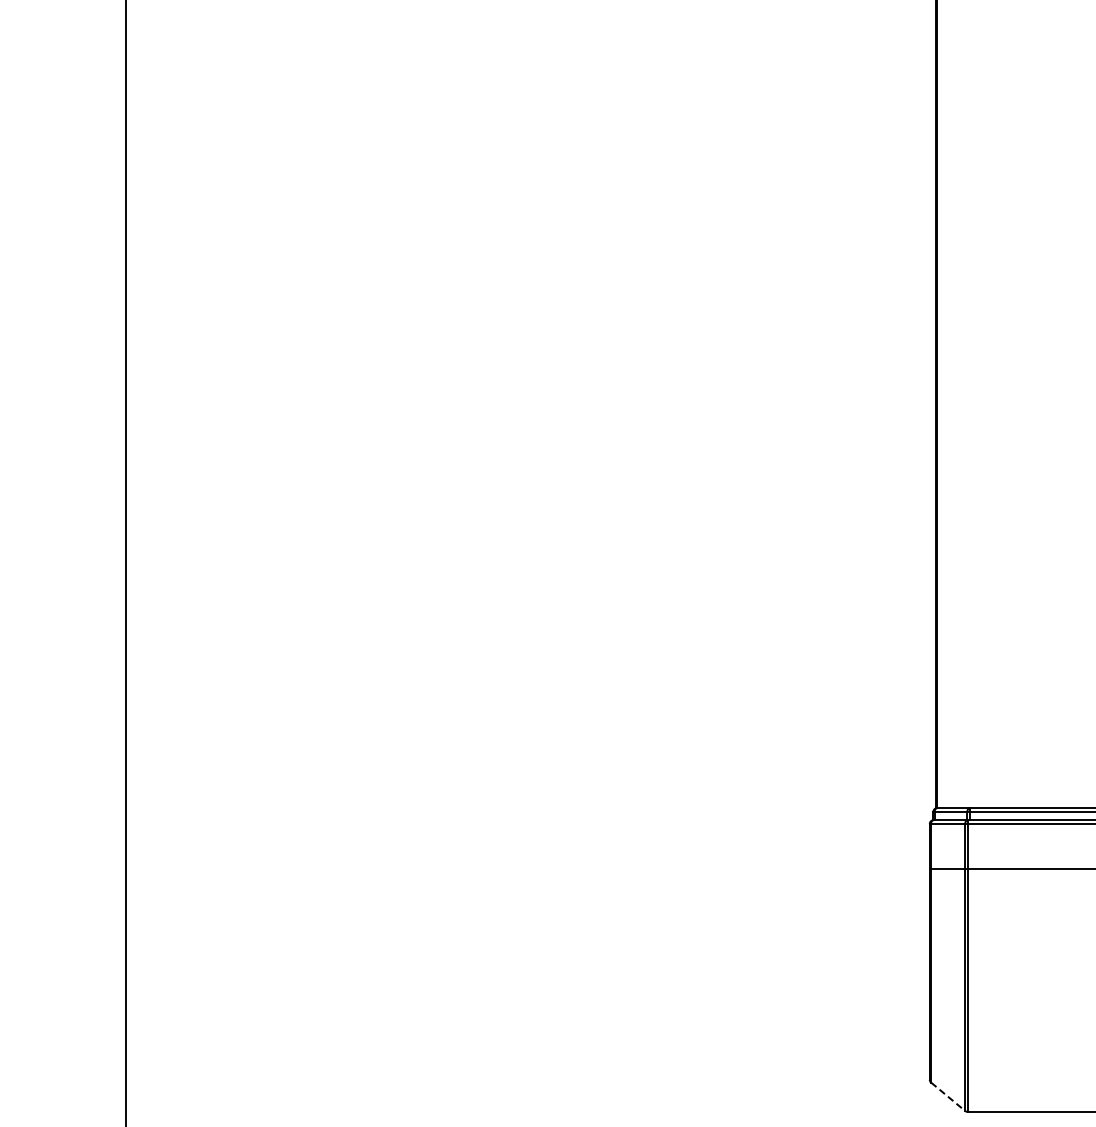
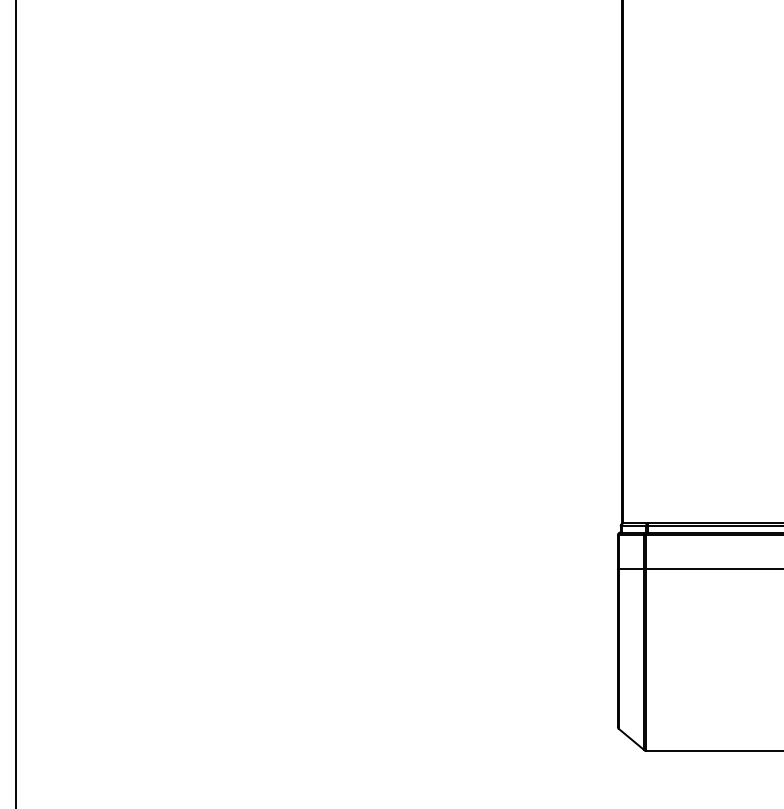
line: (948, 1097) -> (631, 740), dashed -> solid

